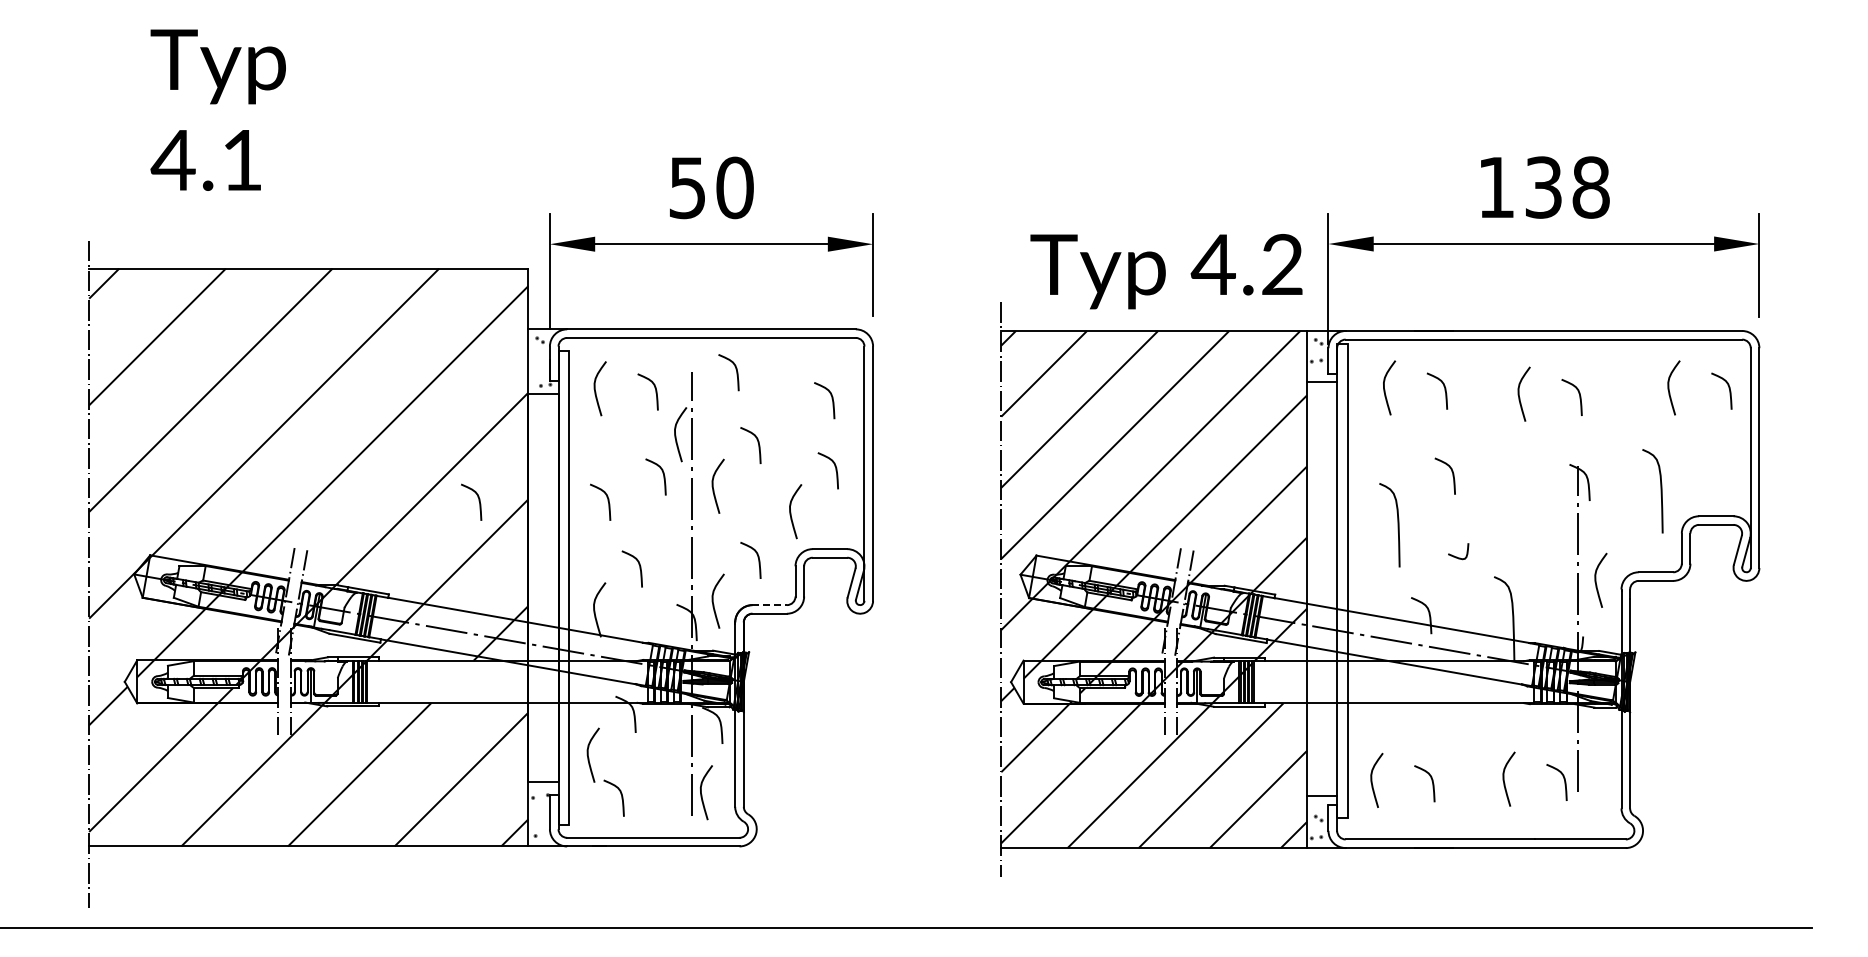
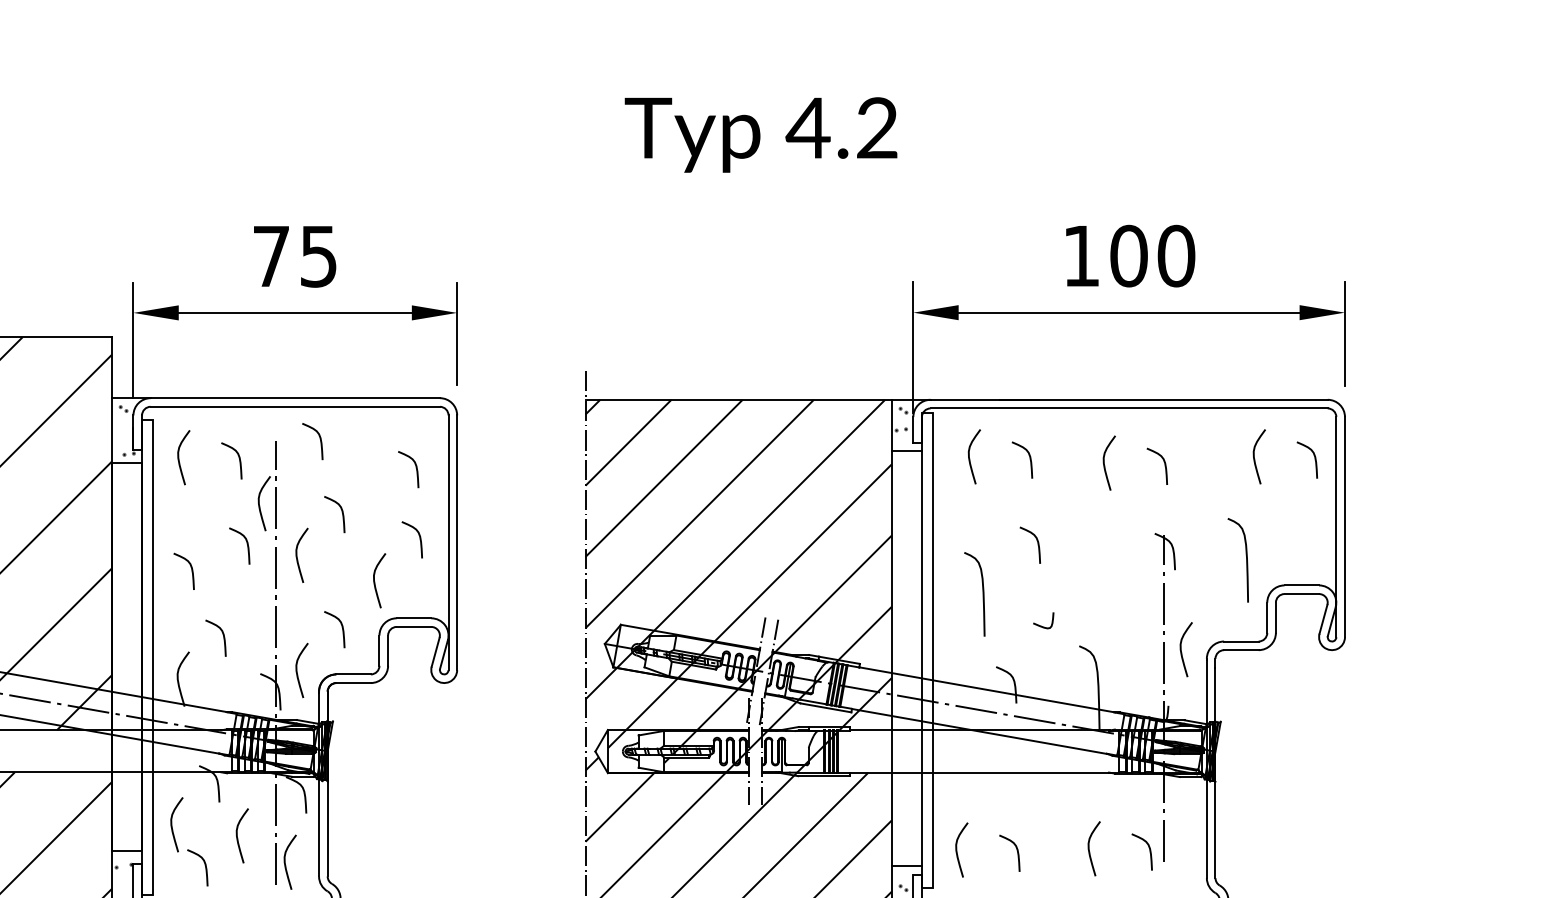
text: (711, 187) -> (295, 256), 50 -> 75
text: (1567, 187) -> (1152, 256), 138 -> 100
text: (1166, 271) -> (761, 134), moved
curve: (478, 501) -> (61, 570), removed
line: (770, 605) -> (354, 674), dashed -> solid
curve: (654, 766) -> (238, 836), added

